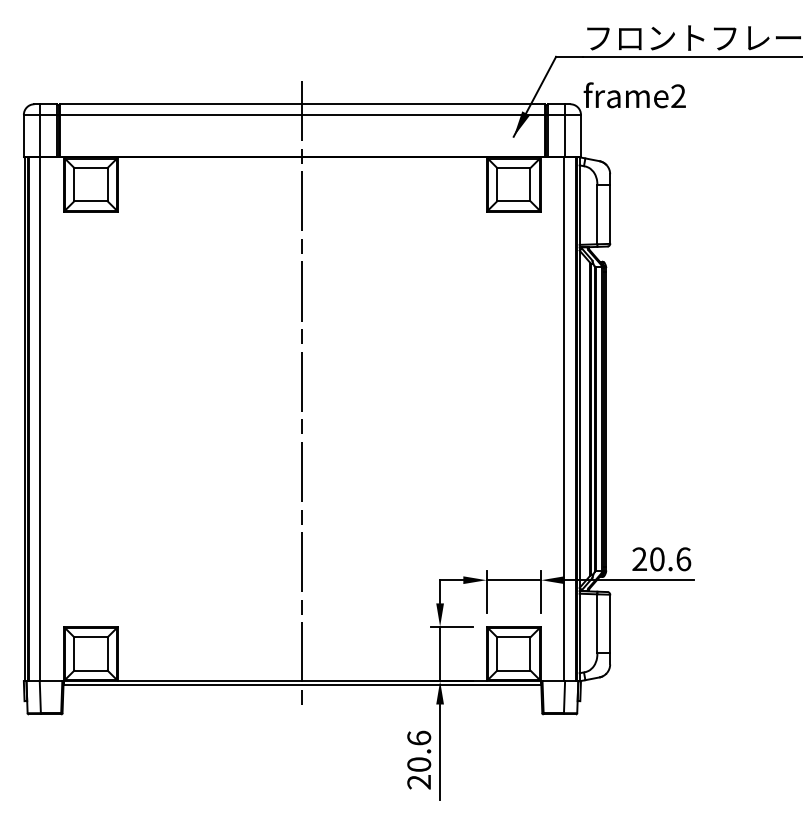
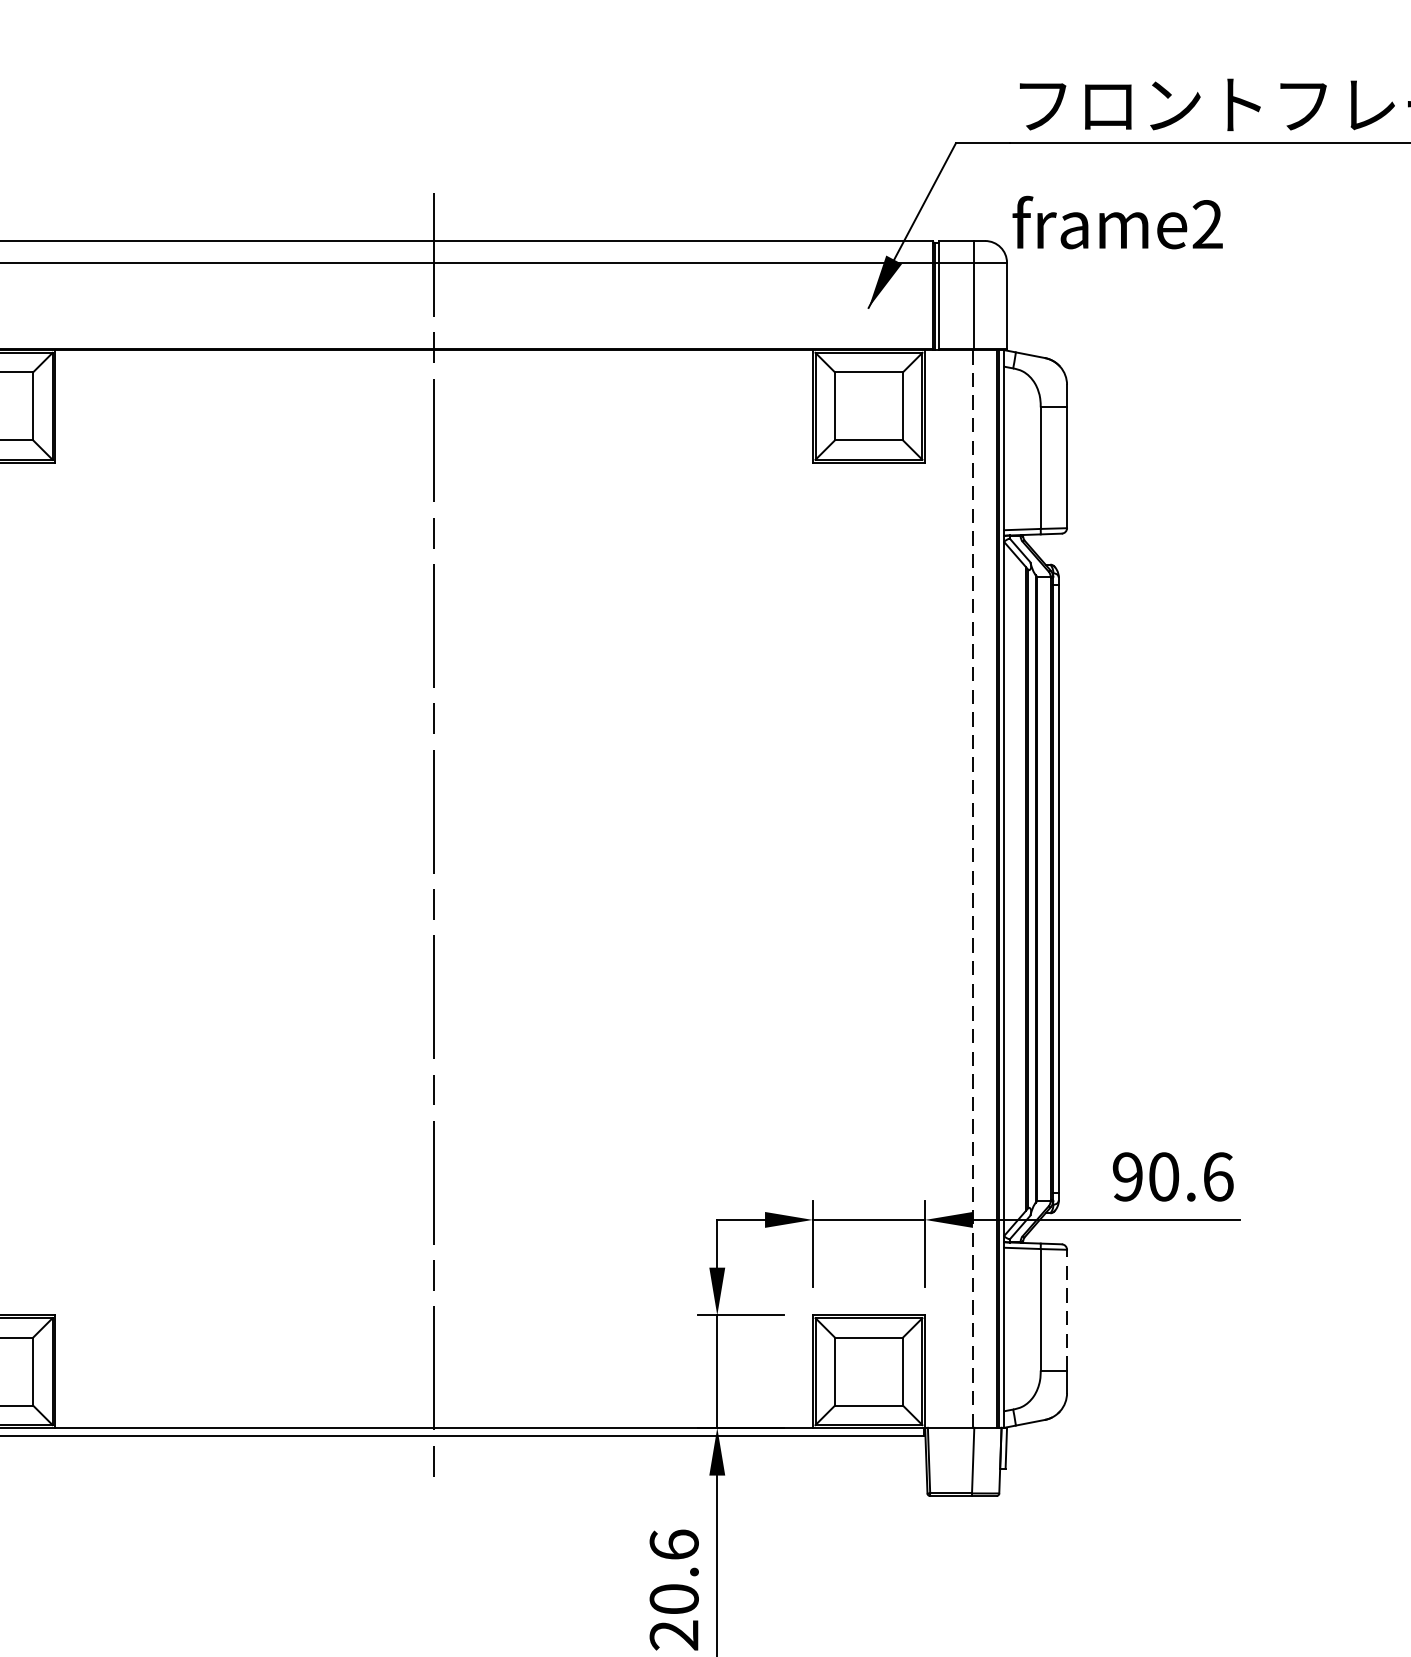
line: (564, 419) -> (973, 889), solid -> dashed
text: (639, 559) -> (1127, 1177), 20.6 -> 90.6
line: (610, 623) -> (1067, 1308), solid -> dashed

